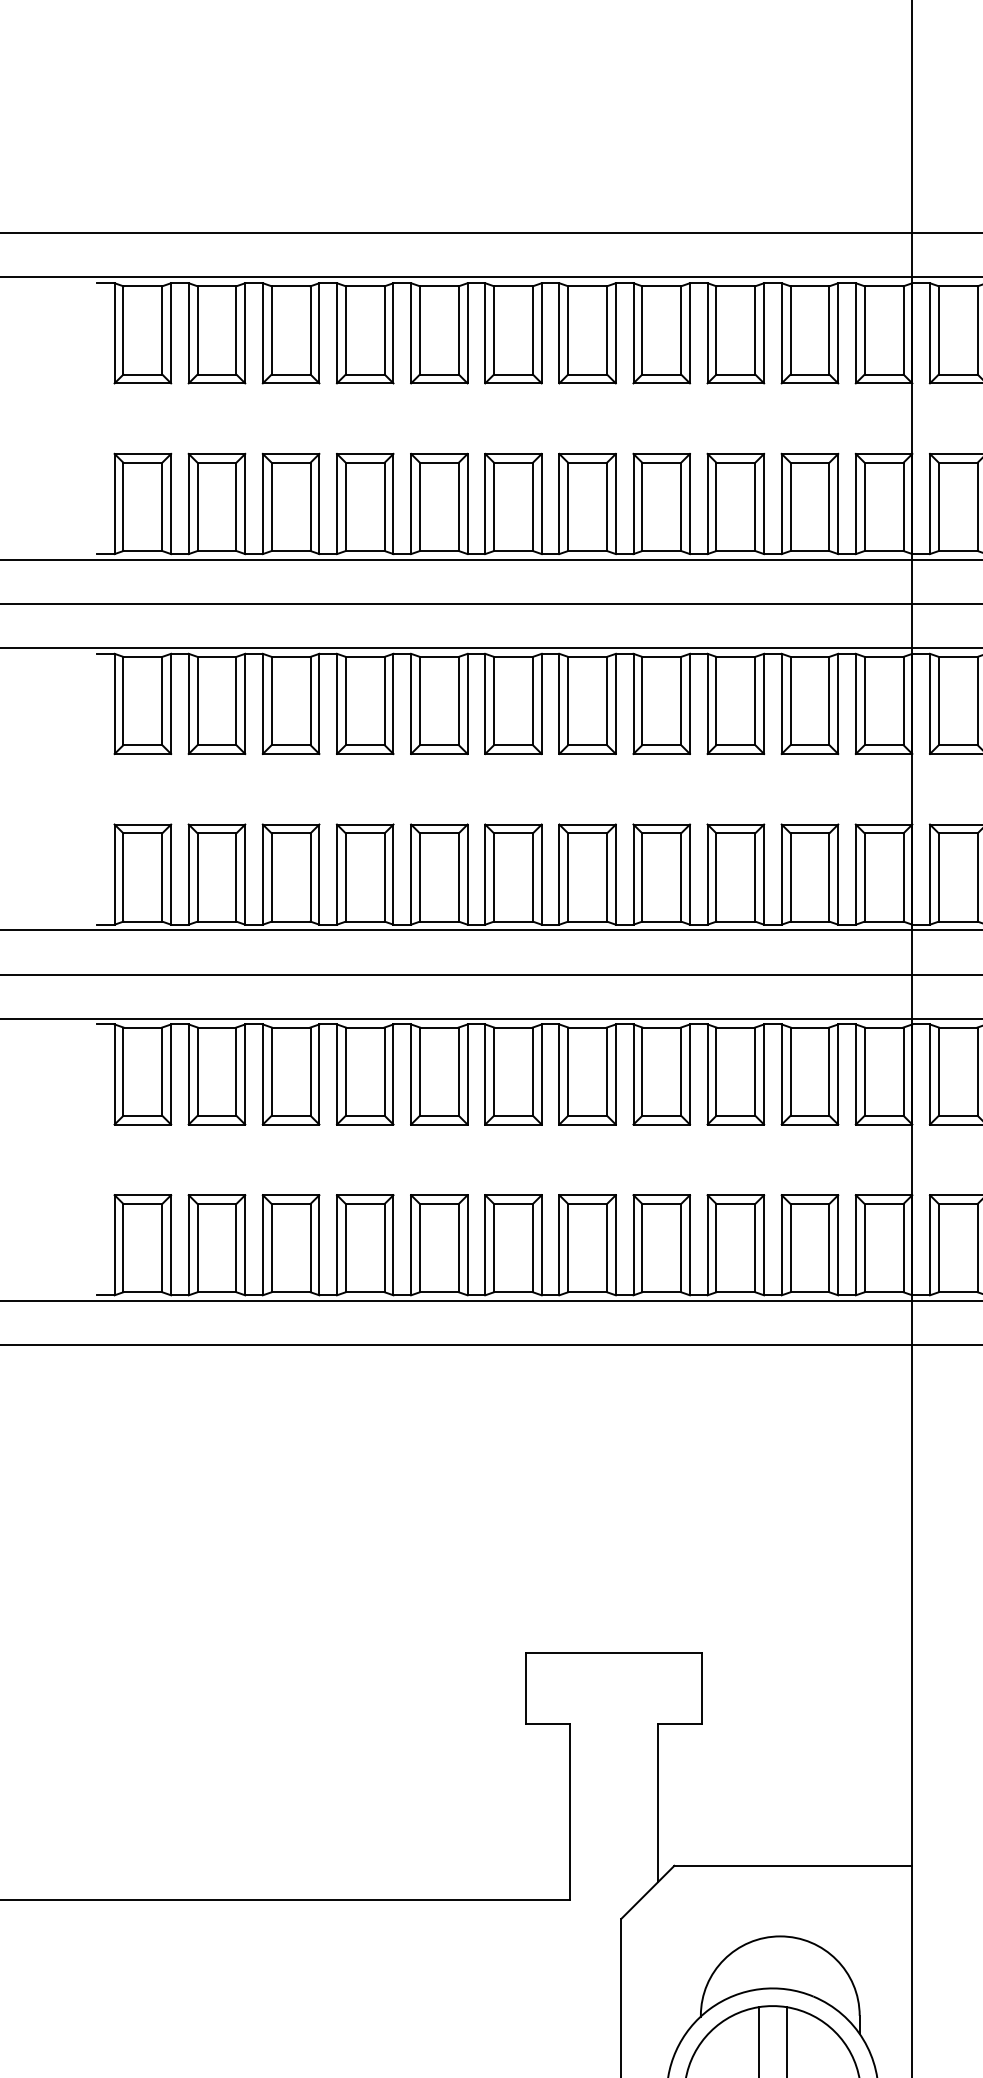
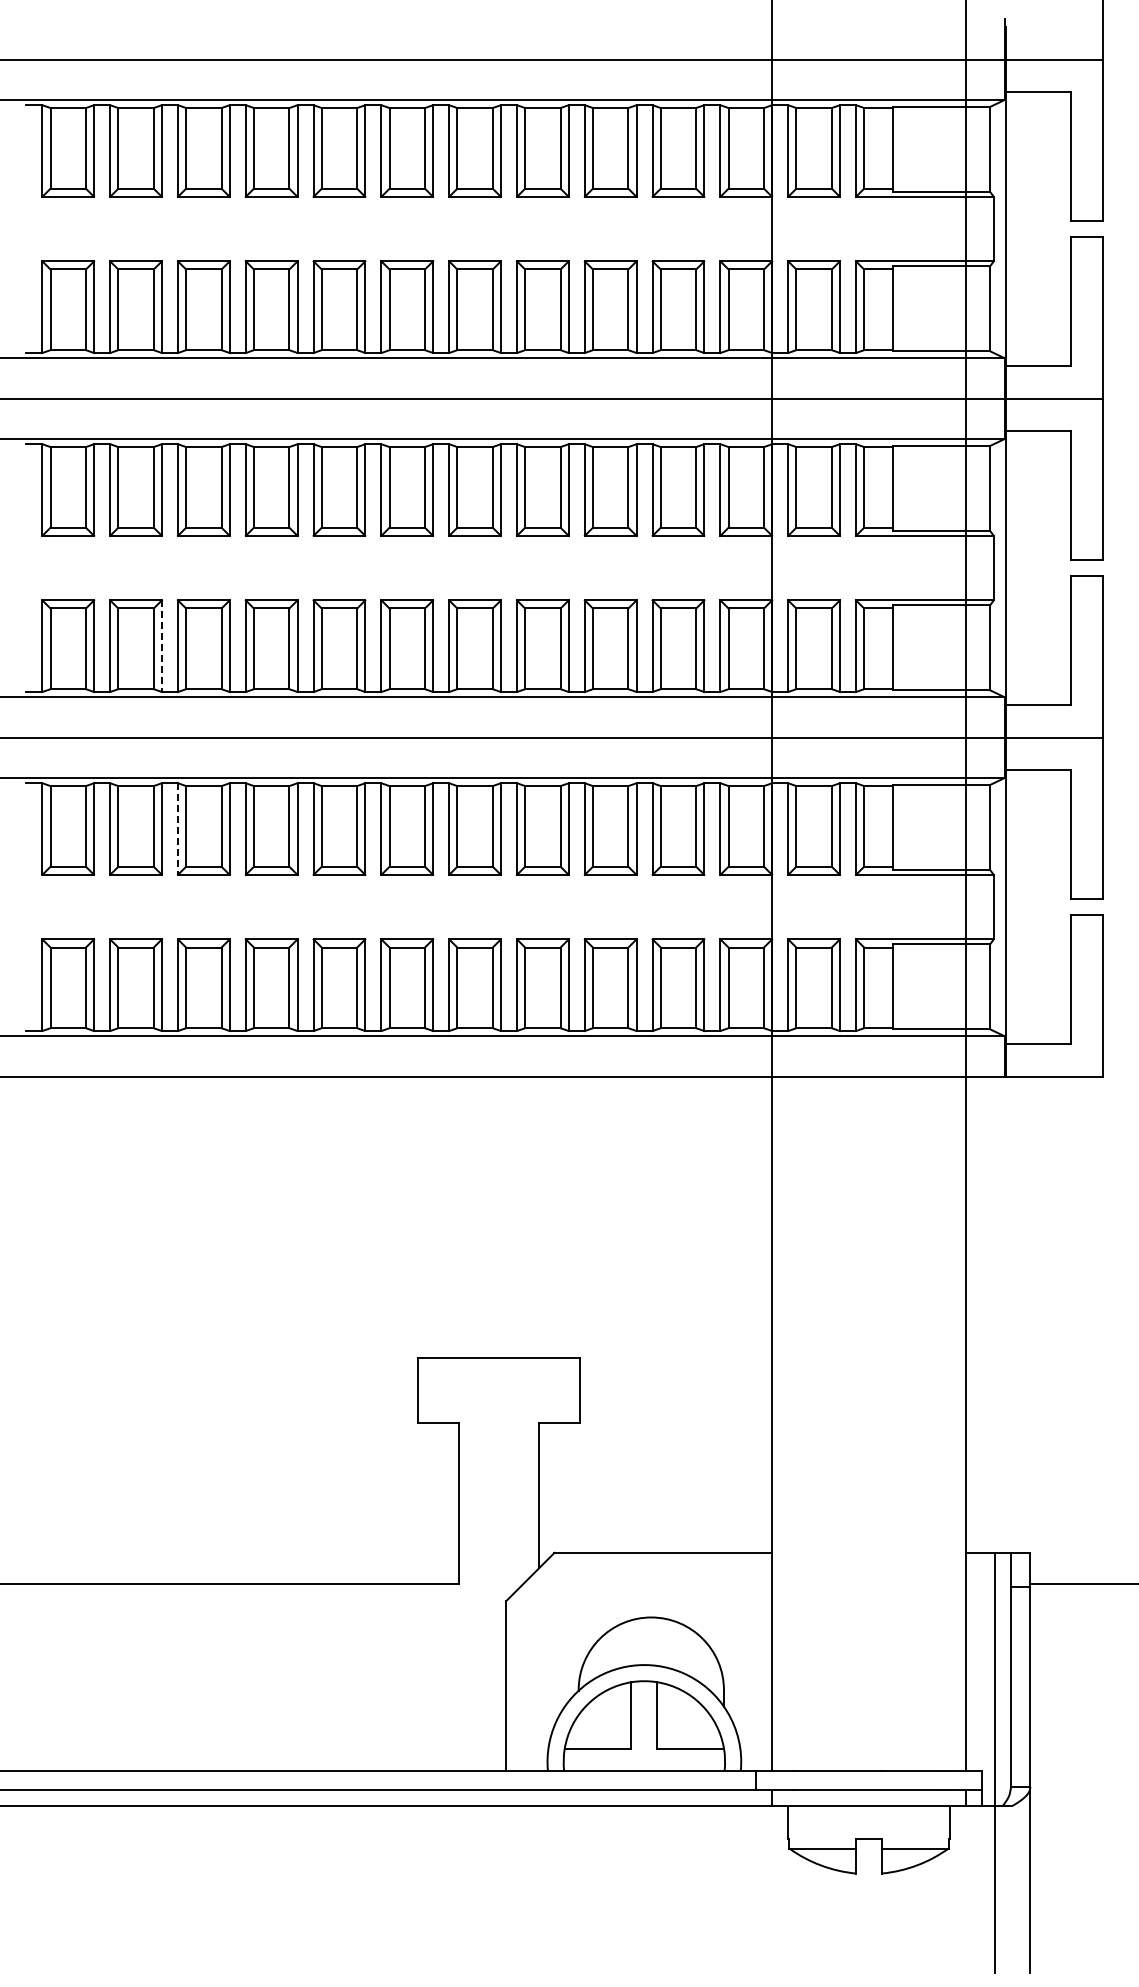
line: (244, 874) -> (161, 646), solid -> dashed
line: (263, 1074) -> (178, 829), solid -> dashed

